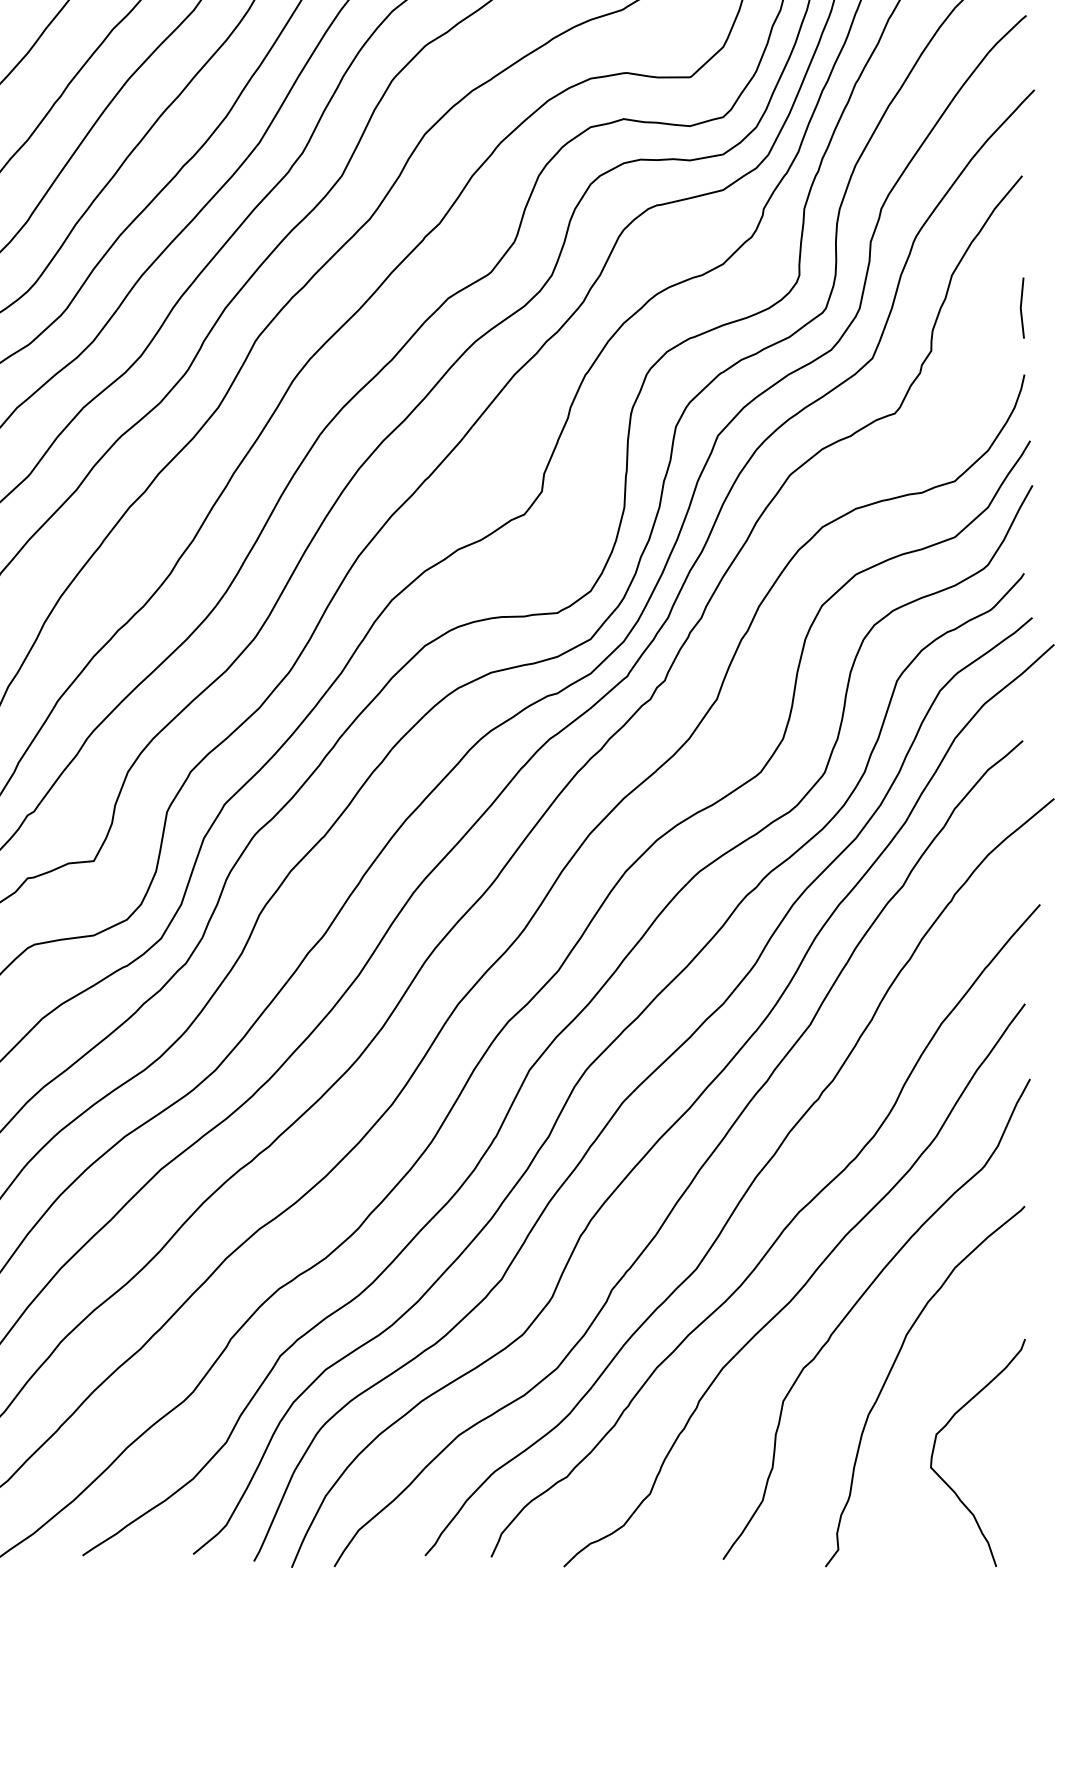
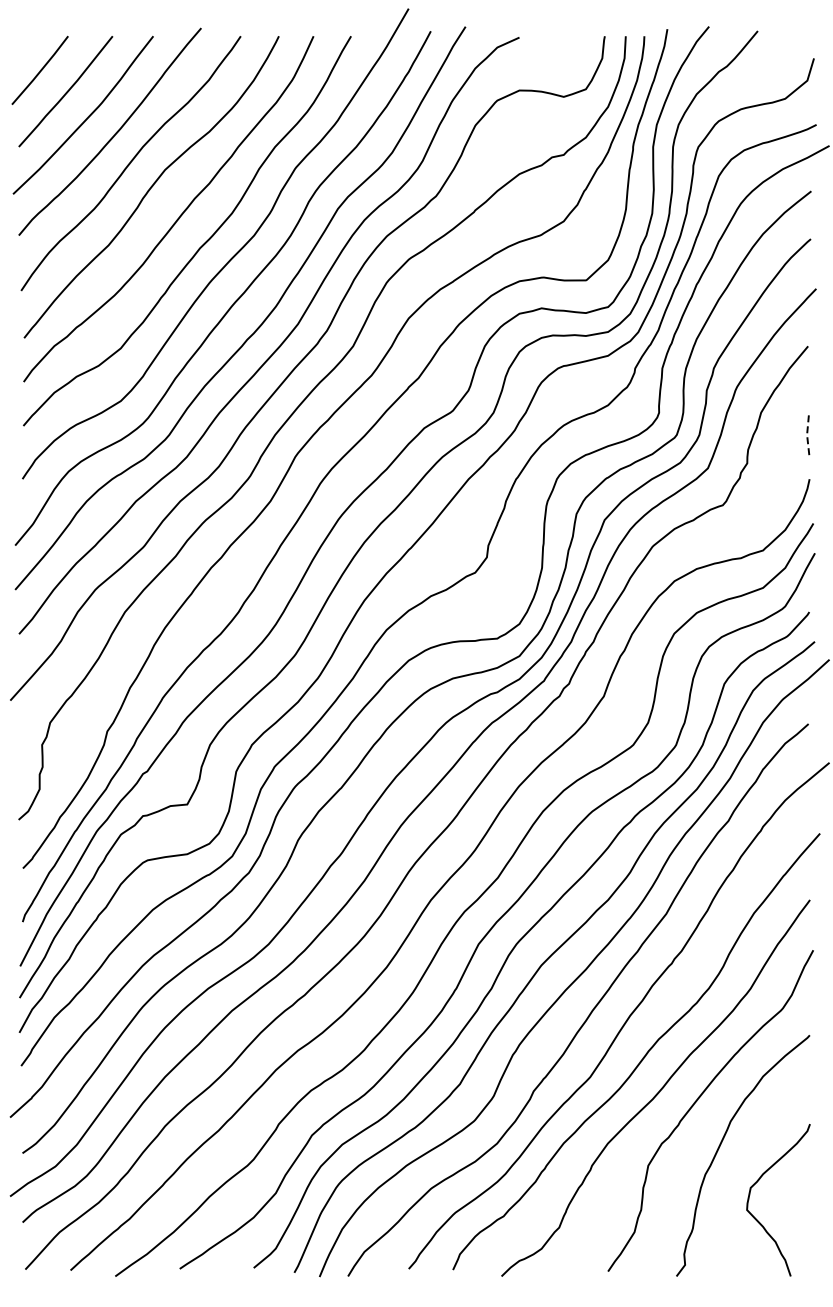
line: (1021, 307) -> (807, 434), solid -> dashed

